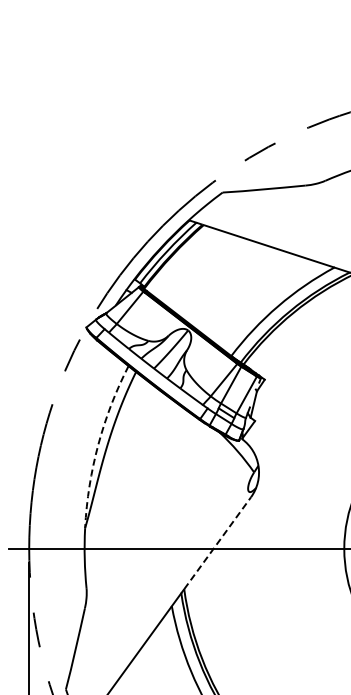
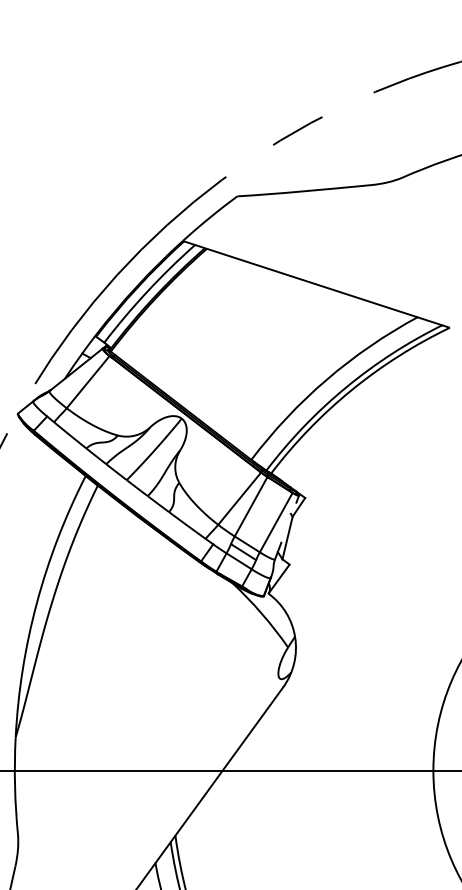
arc: (98, 444) -> (37, 602), dashed -> solid
line: (217, 543) -> (229, 762), dashed -> solid

